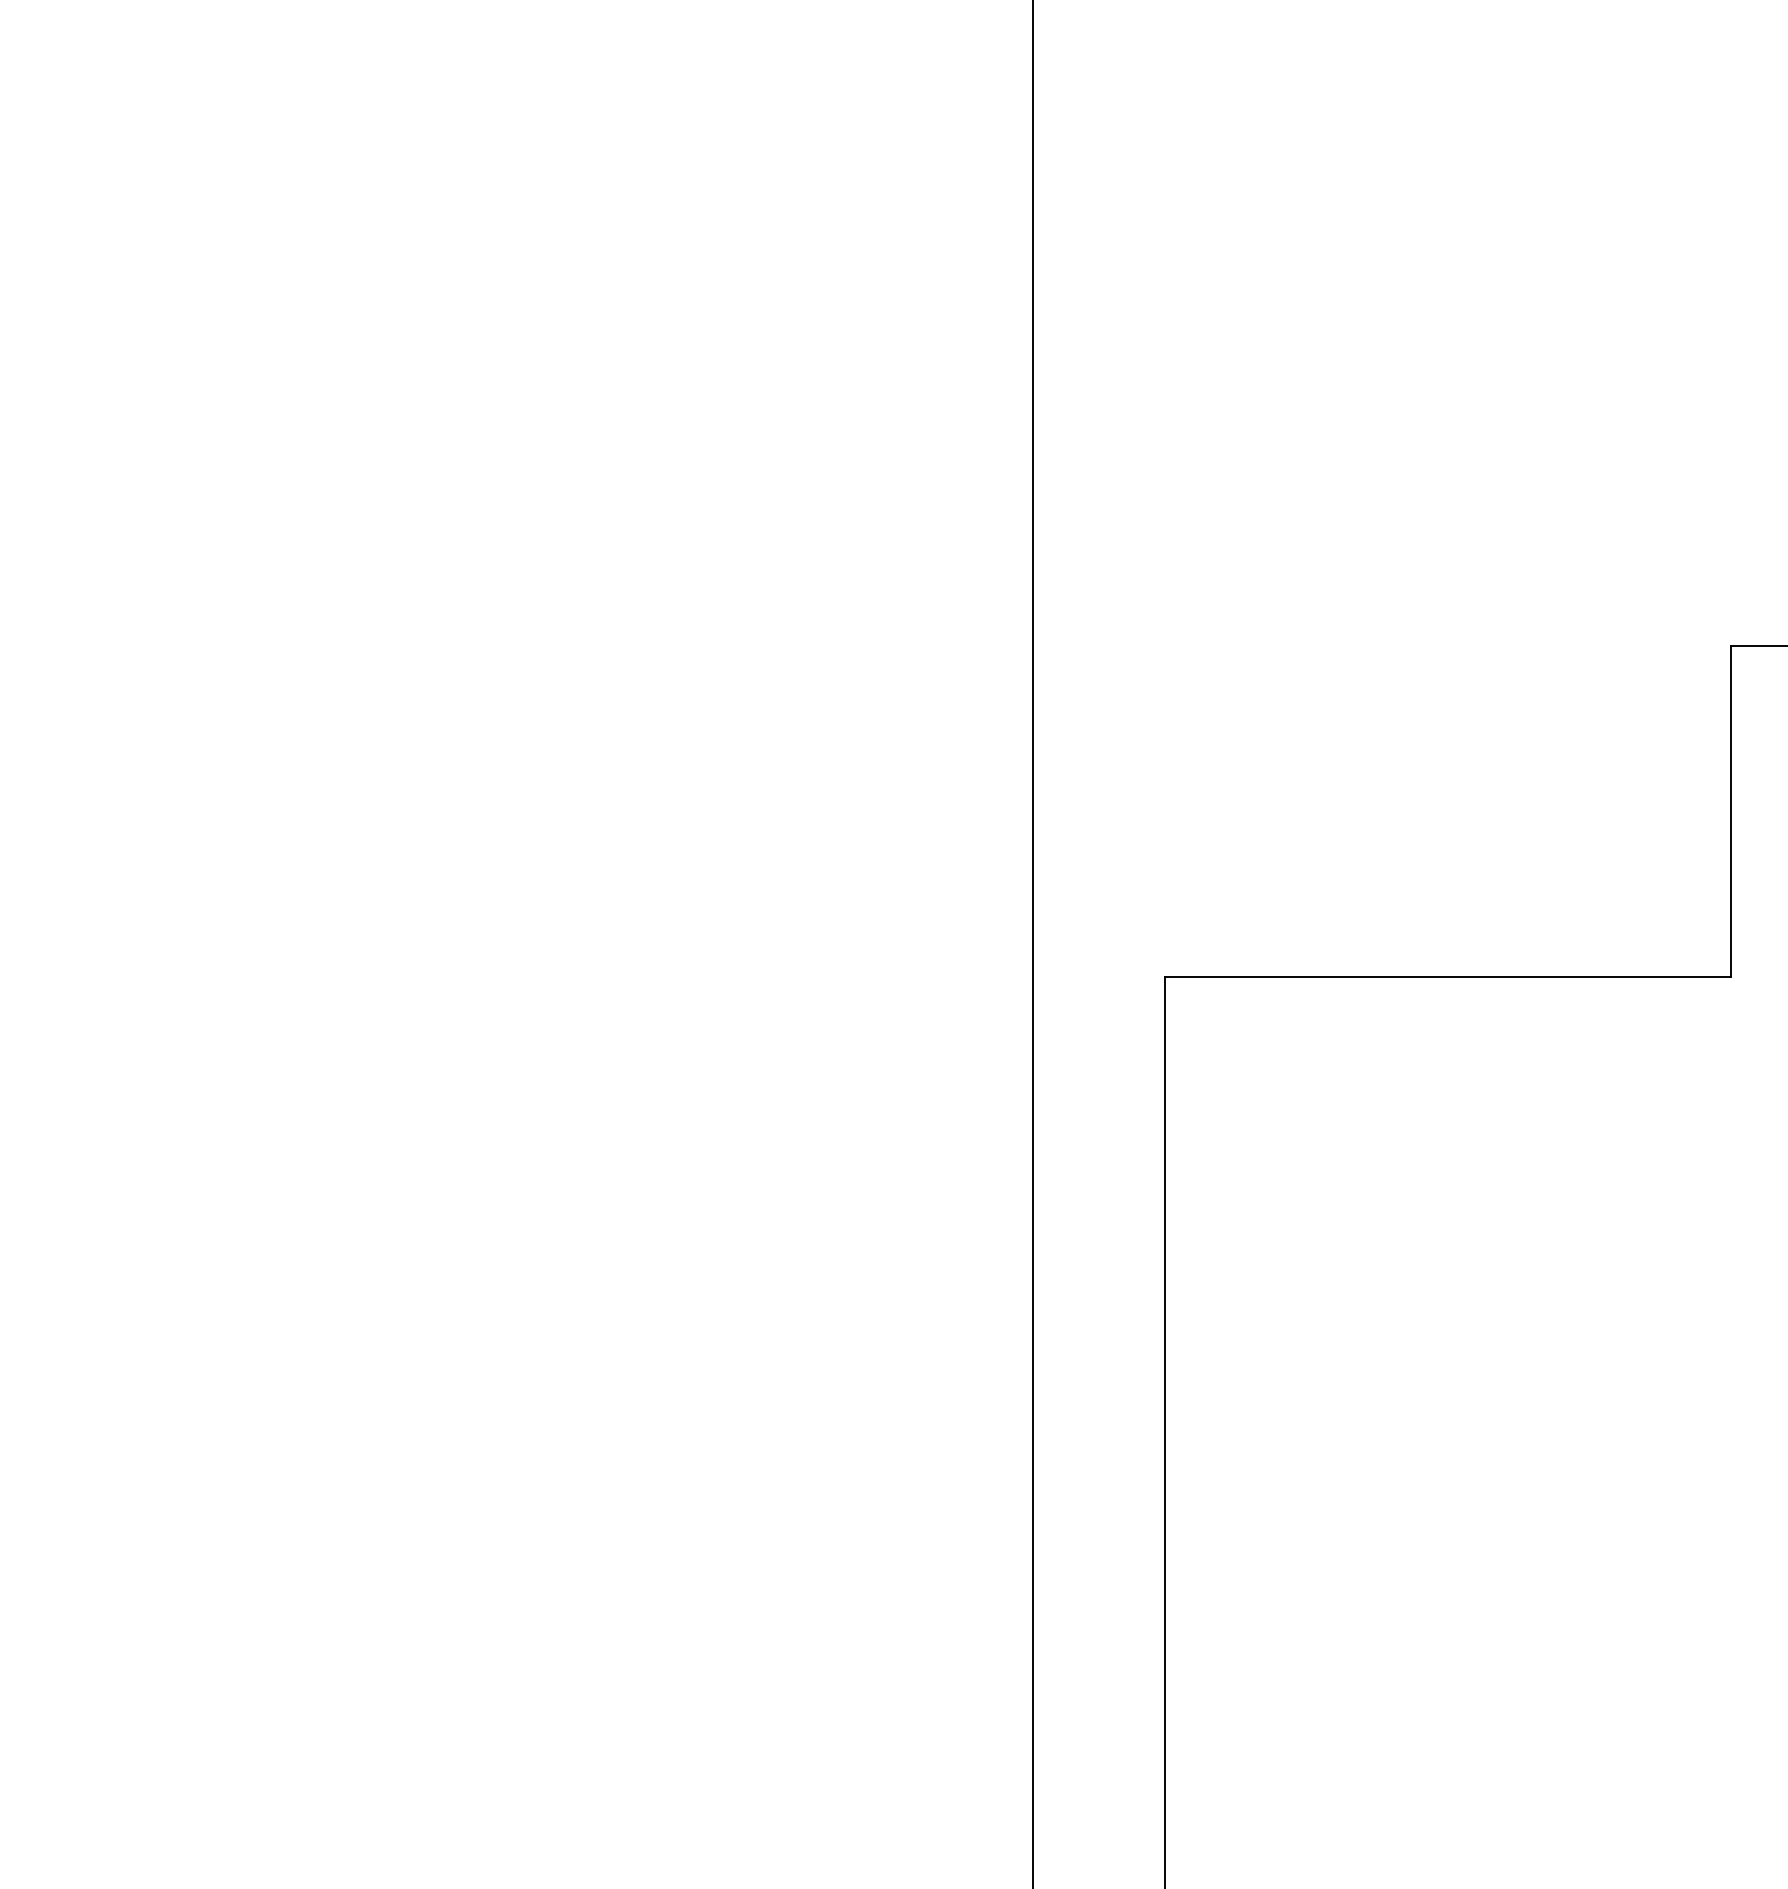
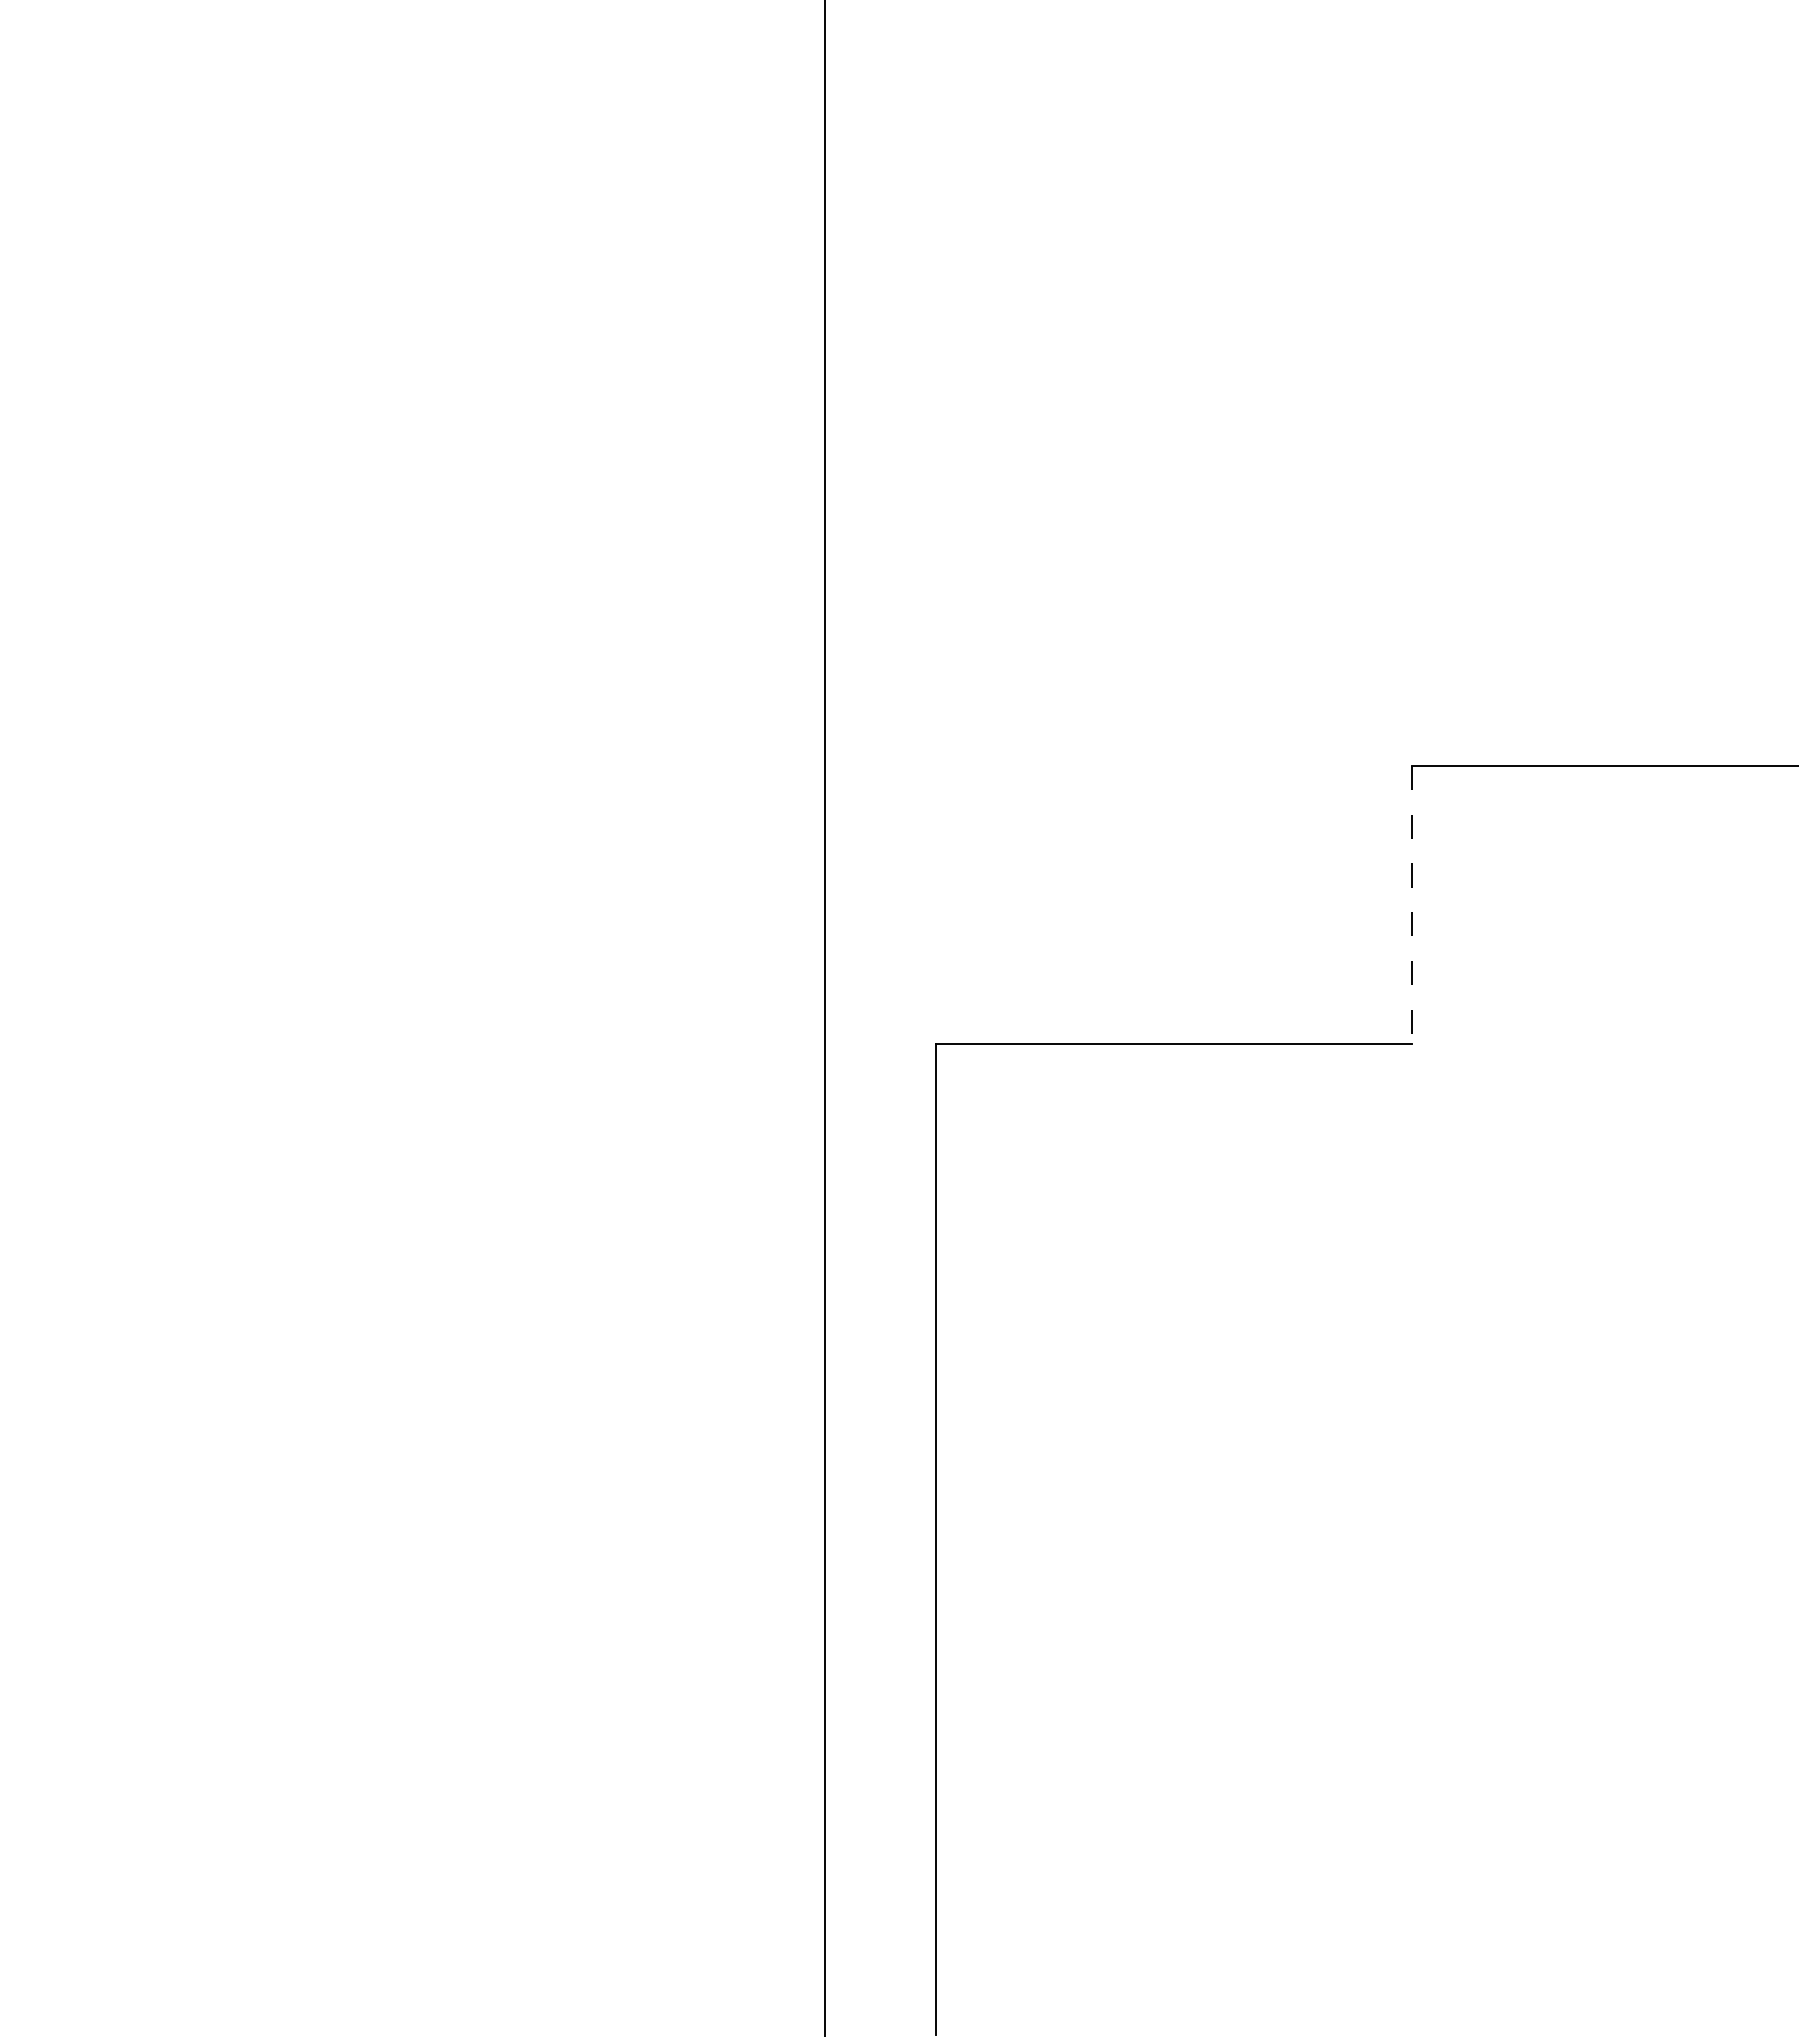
line: (1730, 811) -> (1411, 905), solid -> dashed

